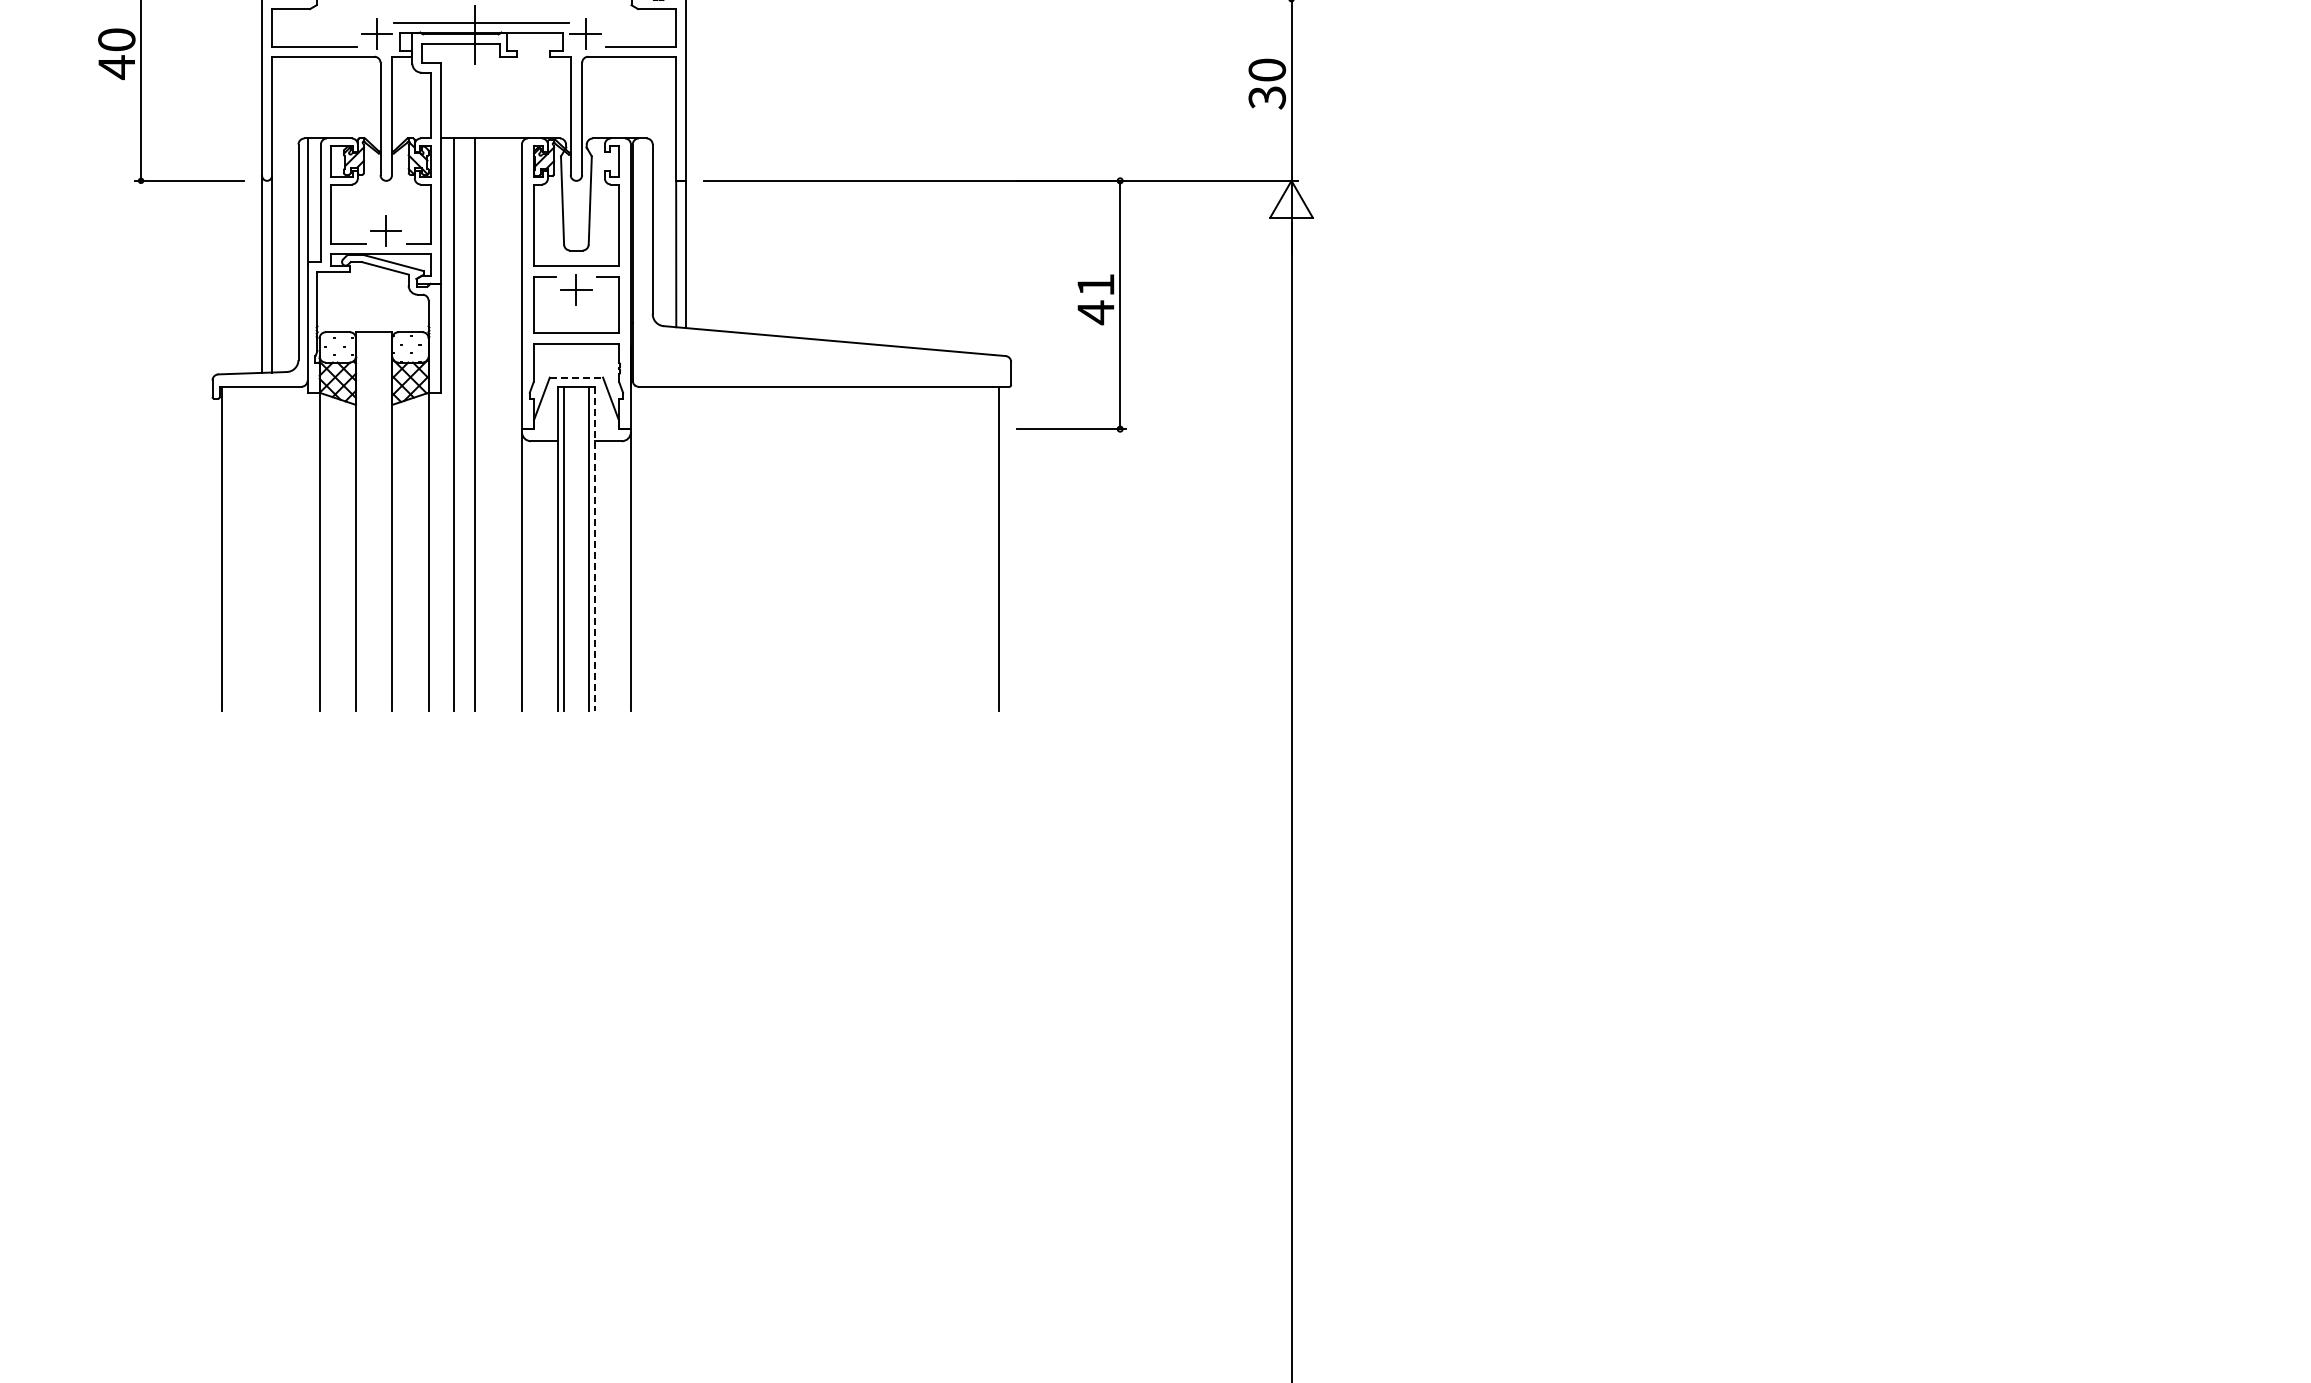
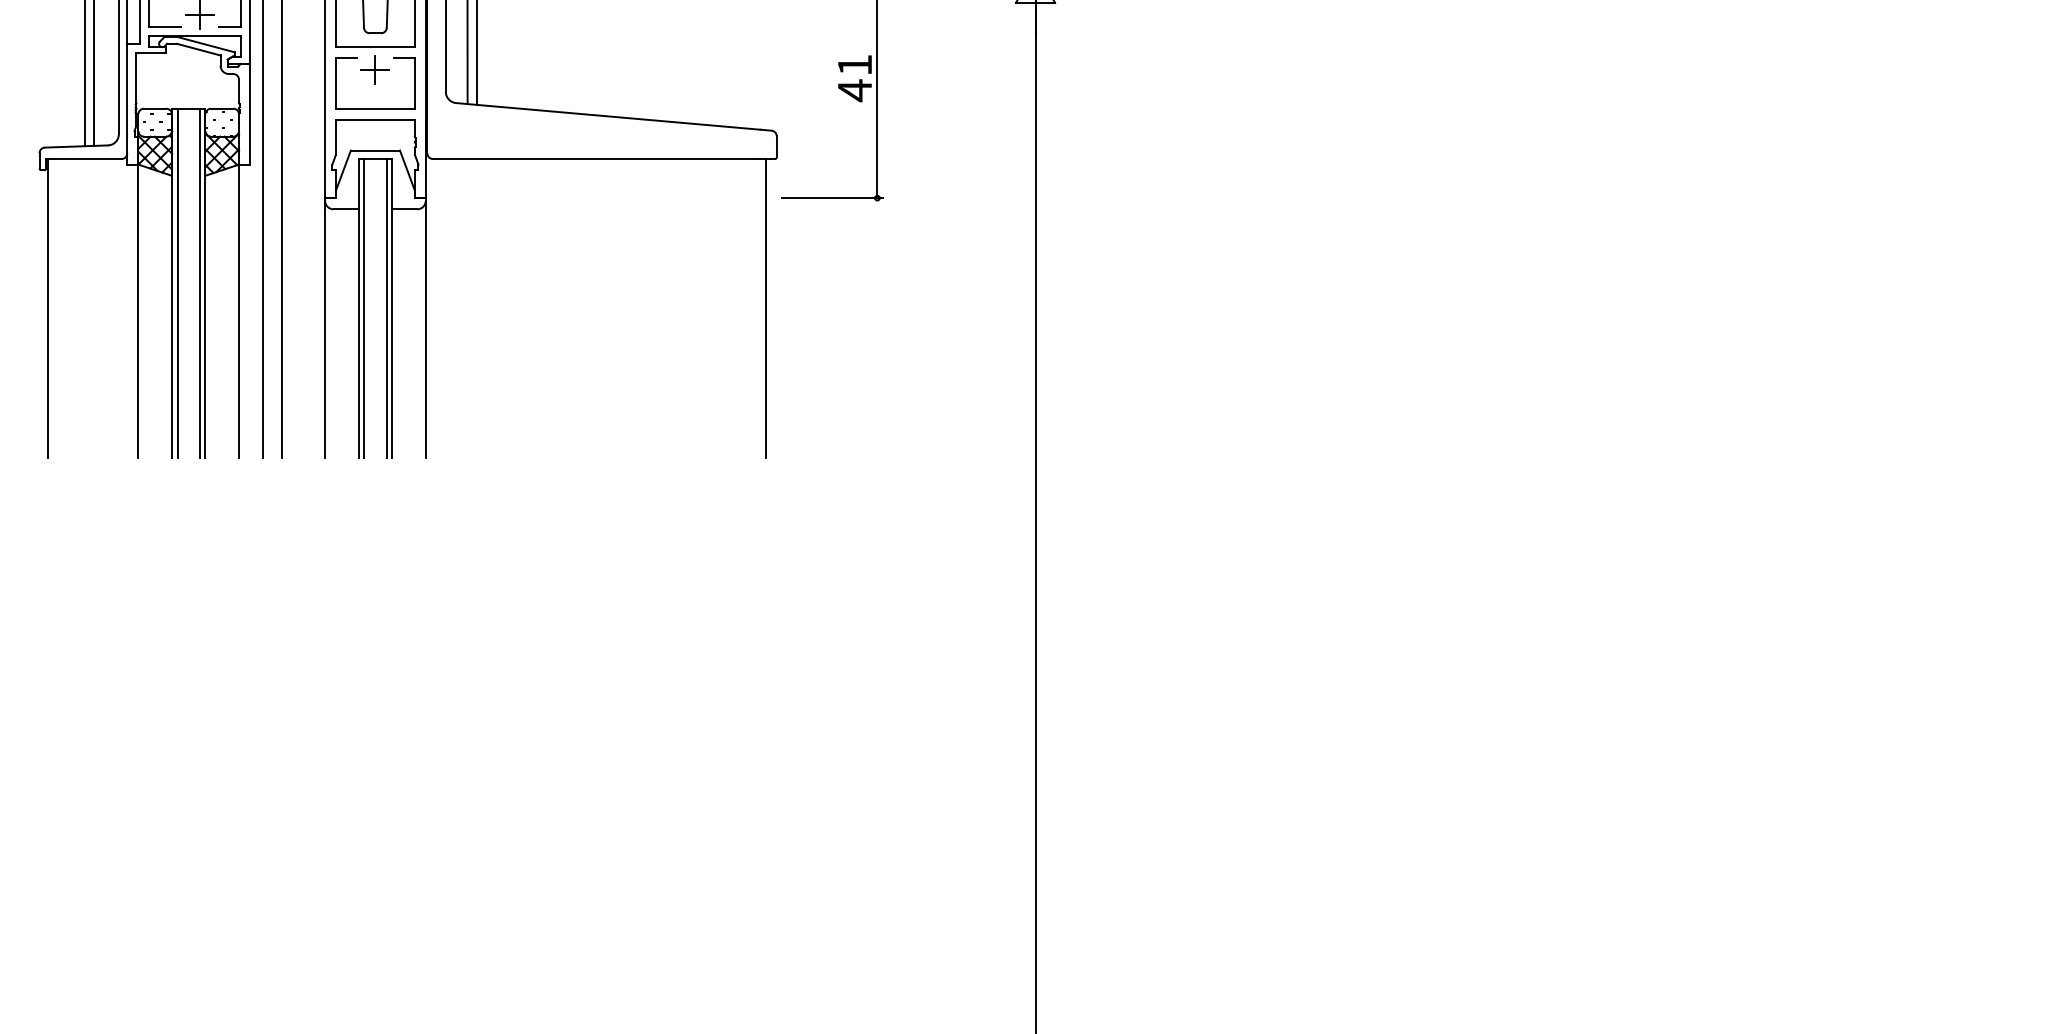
line: (576, 377) -> (375, 150), dashed -> solid
line: (362, 521) -> (177, 283), added
line: (386, 521) -> (200, 283), added
line: (594, 548) -> (392, 308), dashed -> solid

